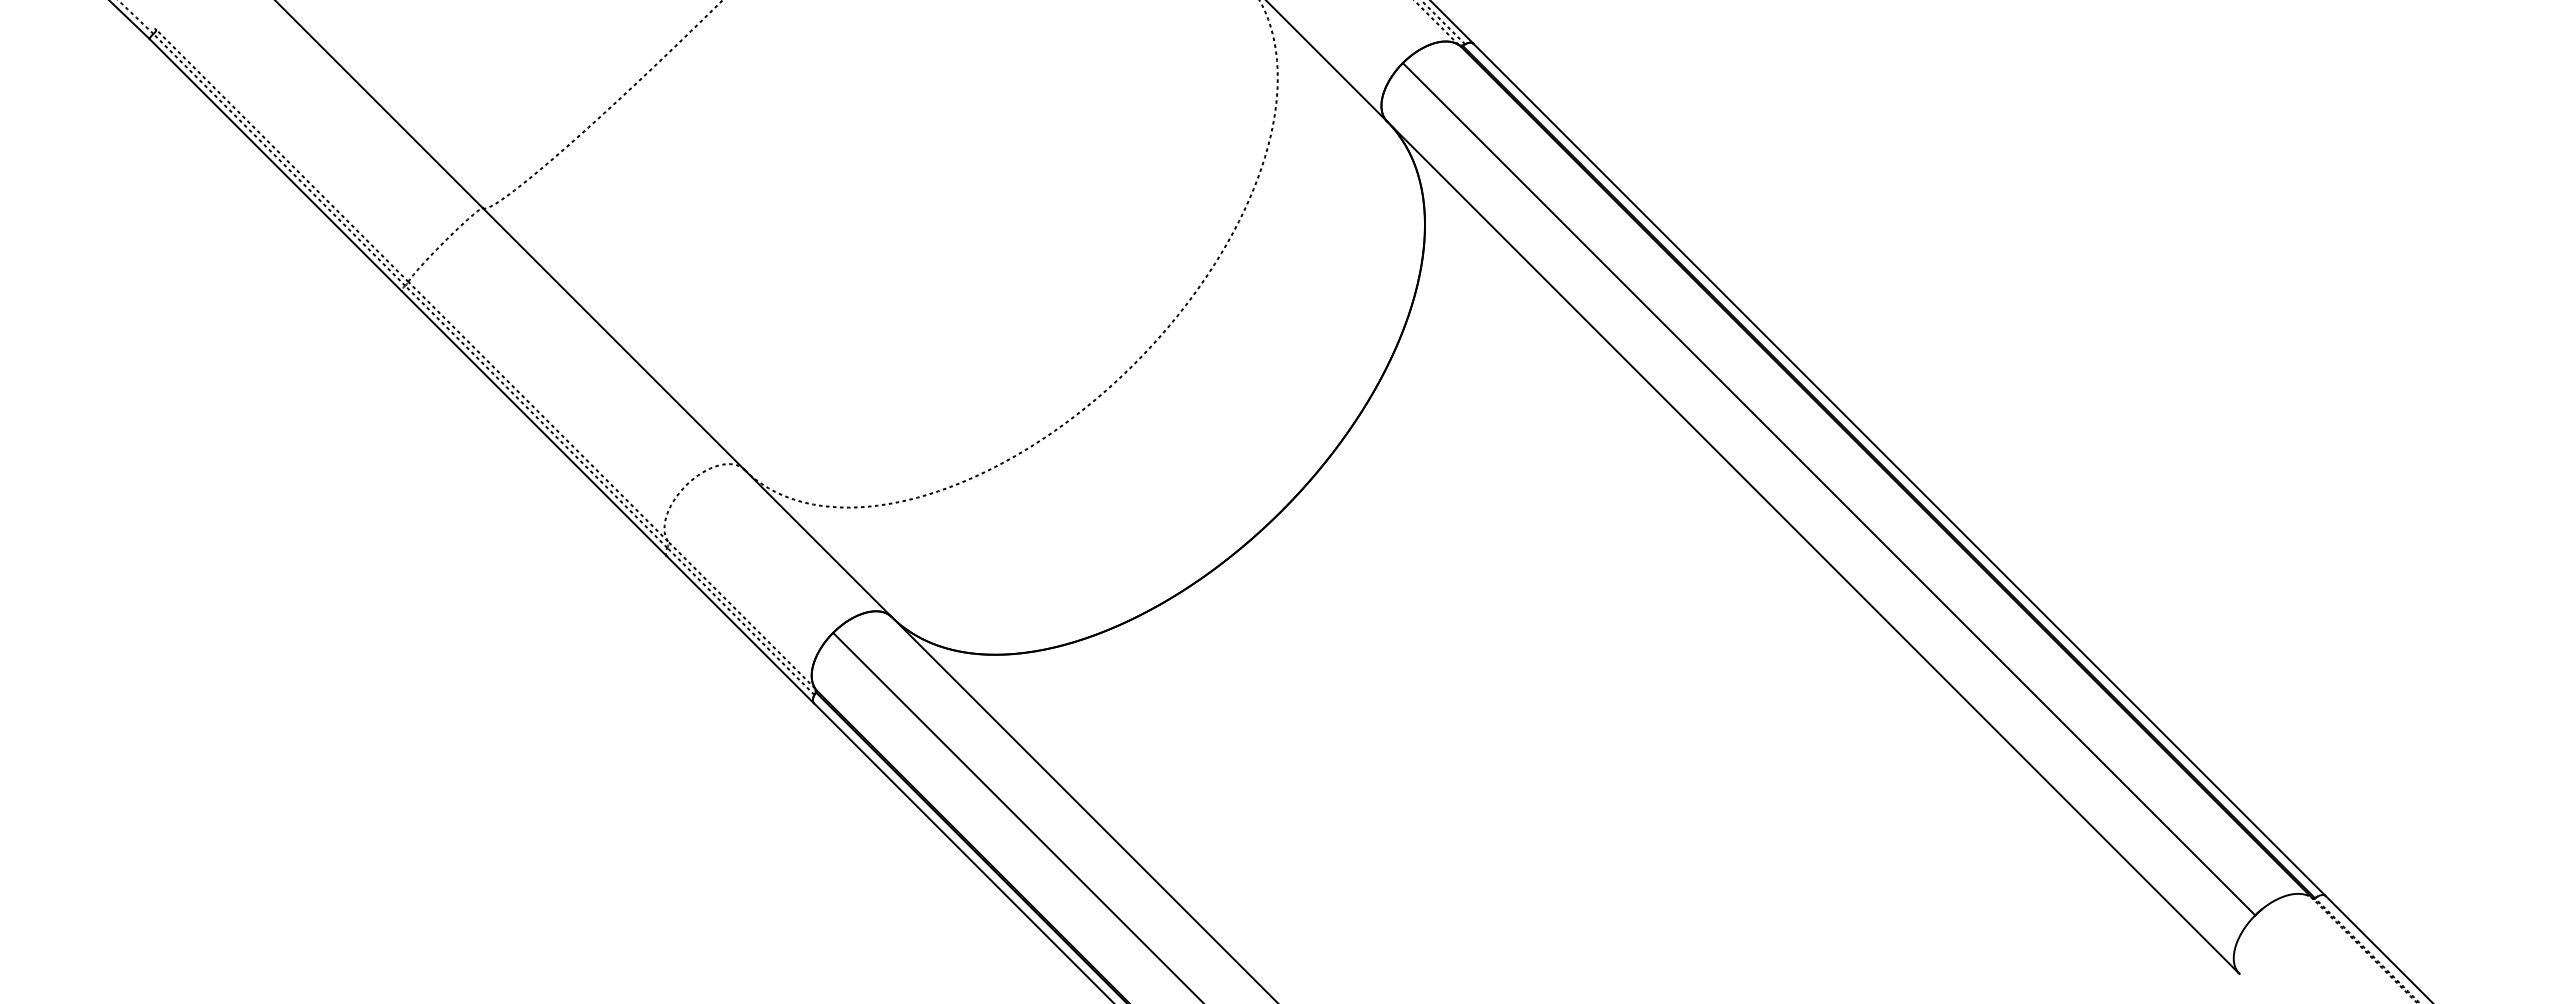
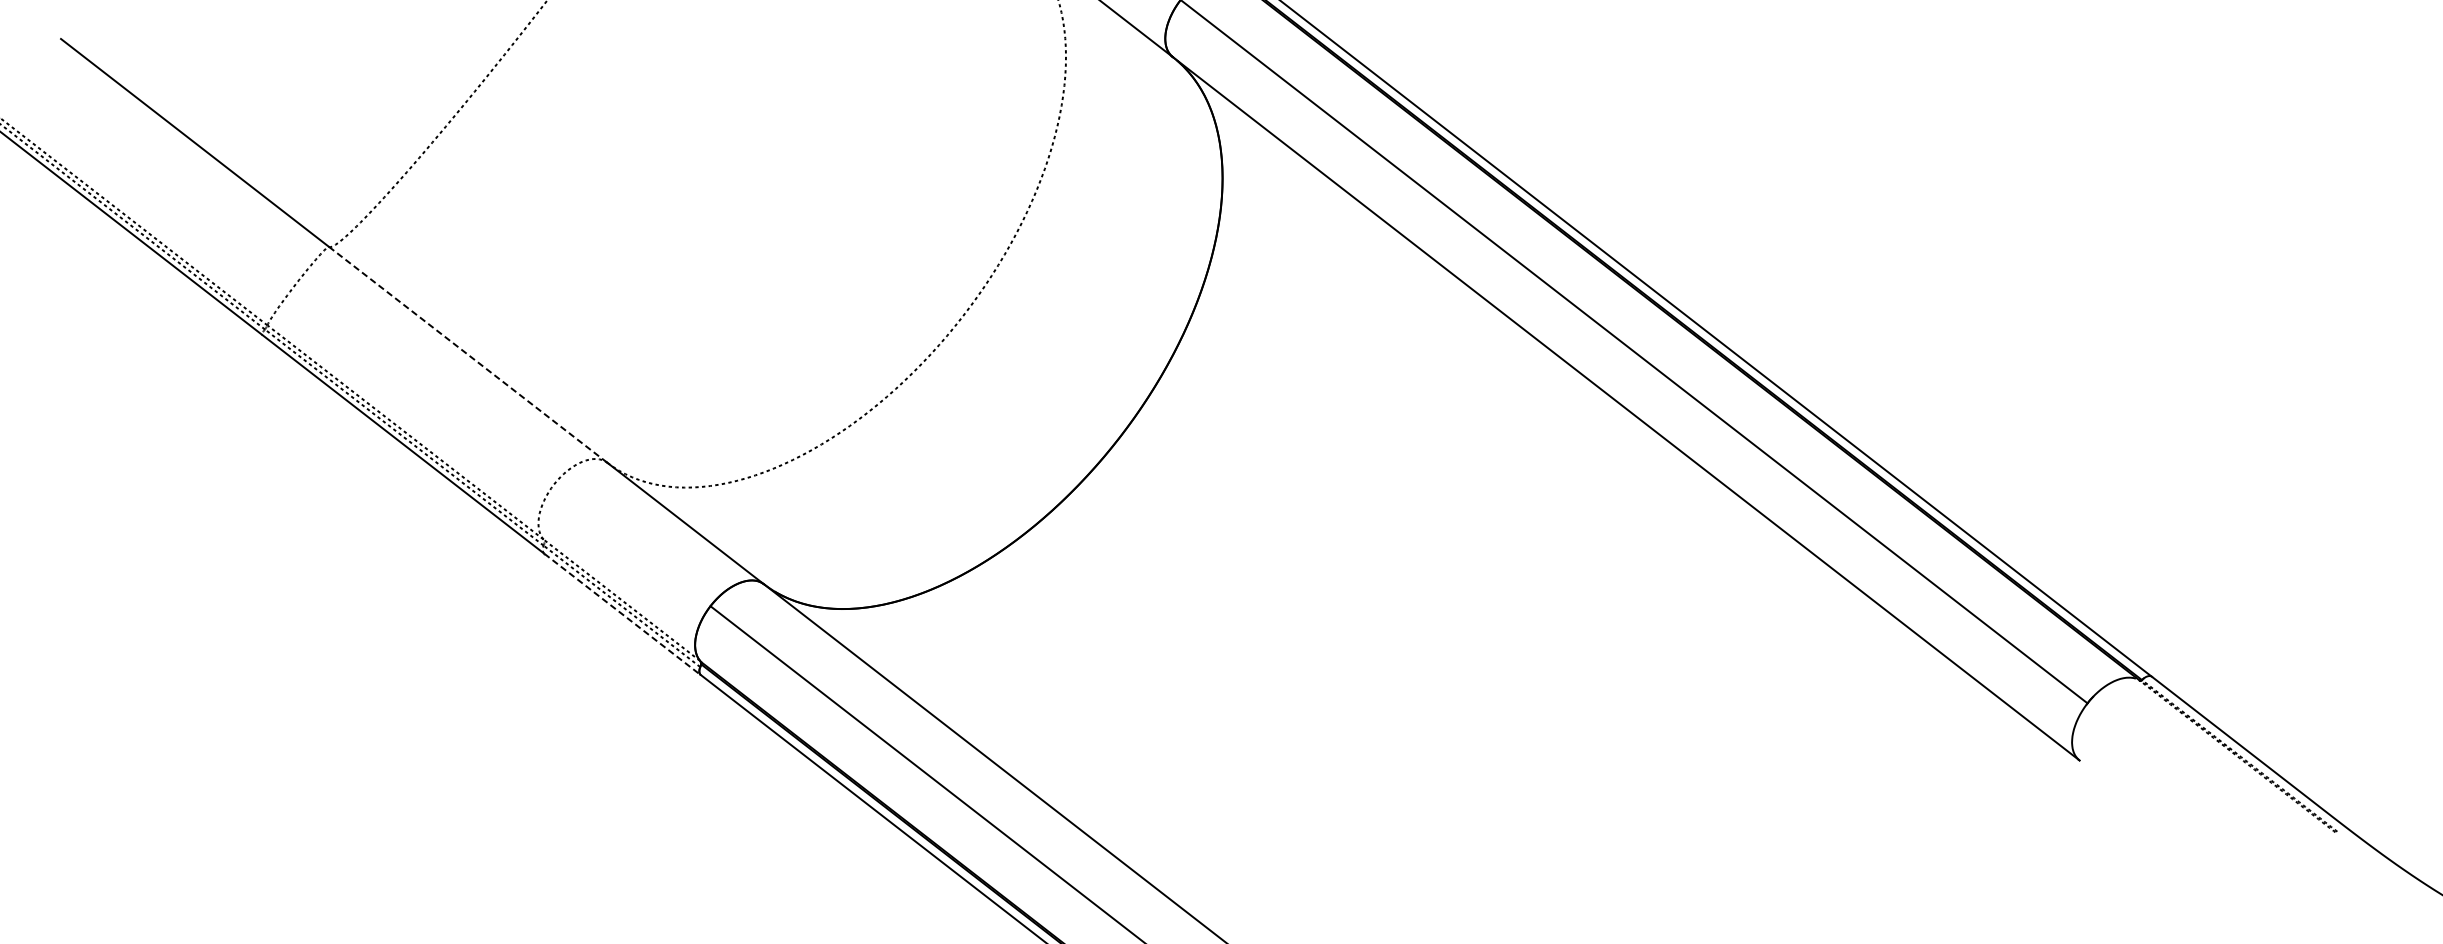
line: (613, 338) -> (467, 354), solid -> dashed
line: (740, 630) -> (622, 615), solid -> dashed

